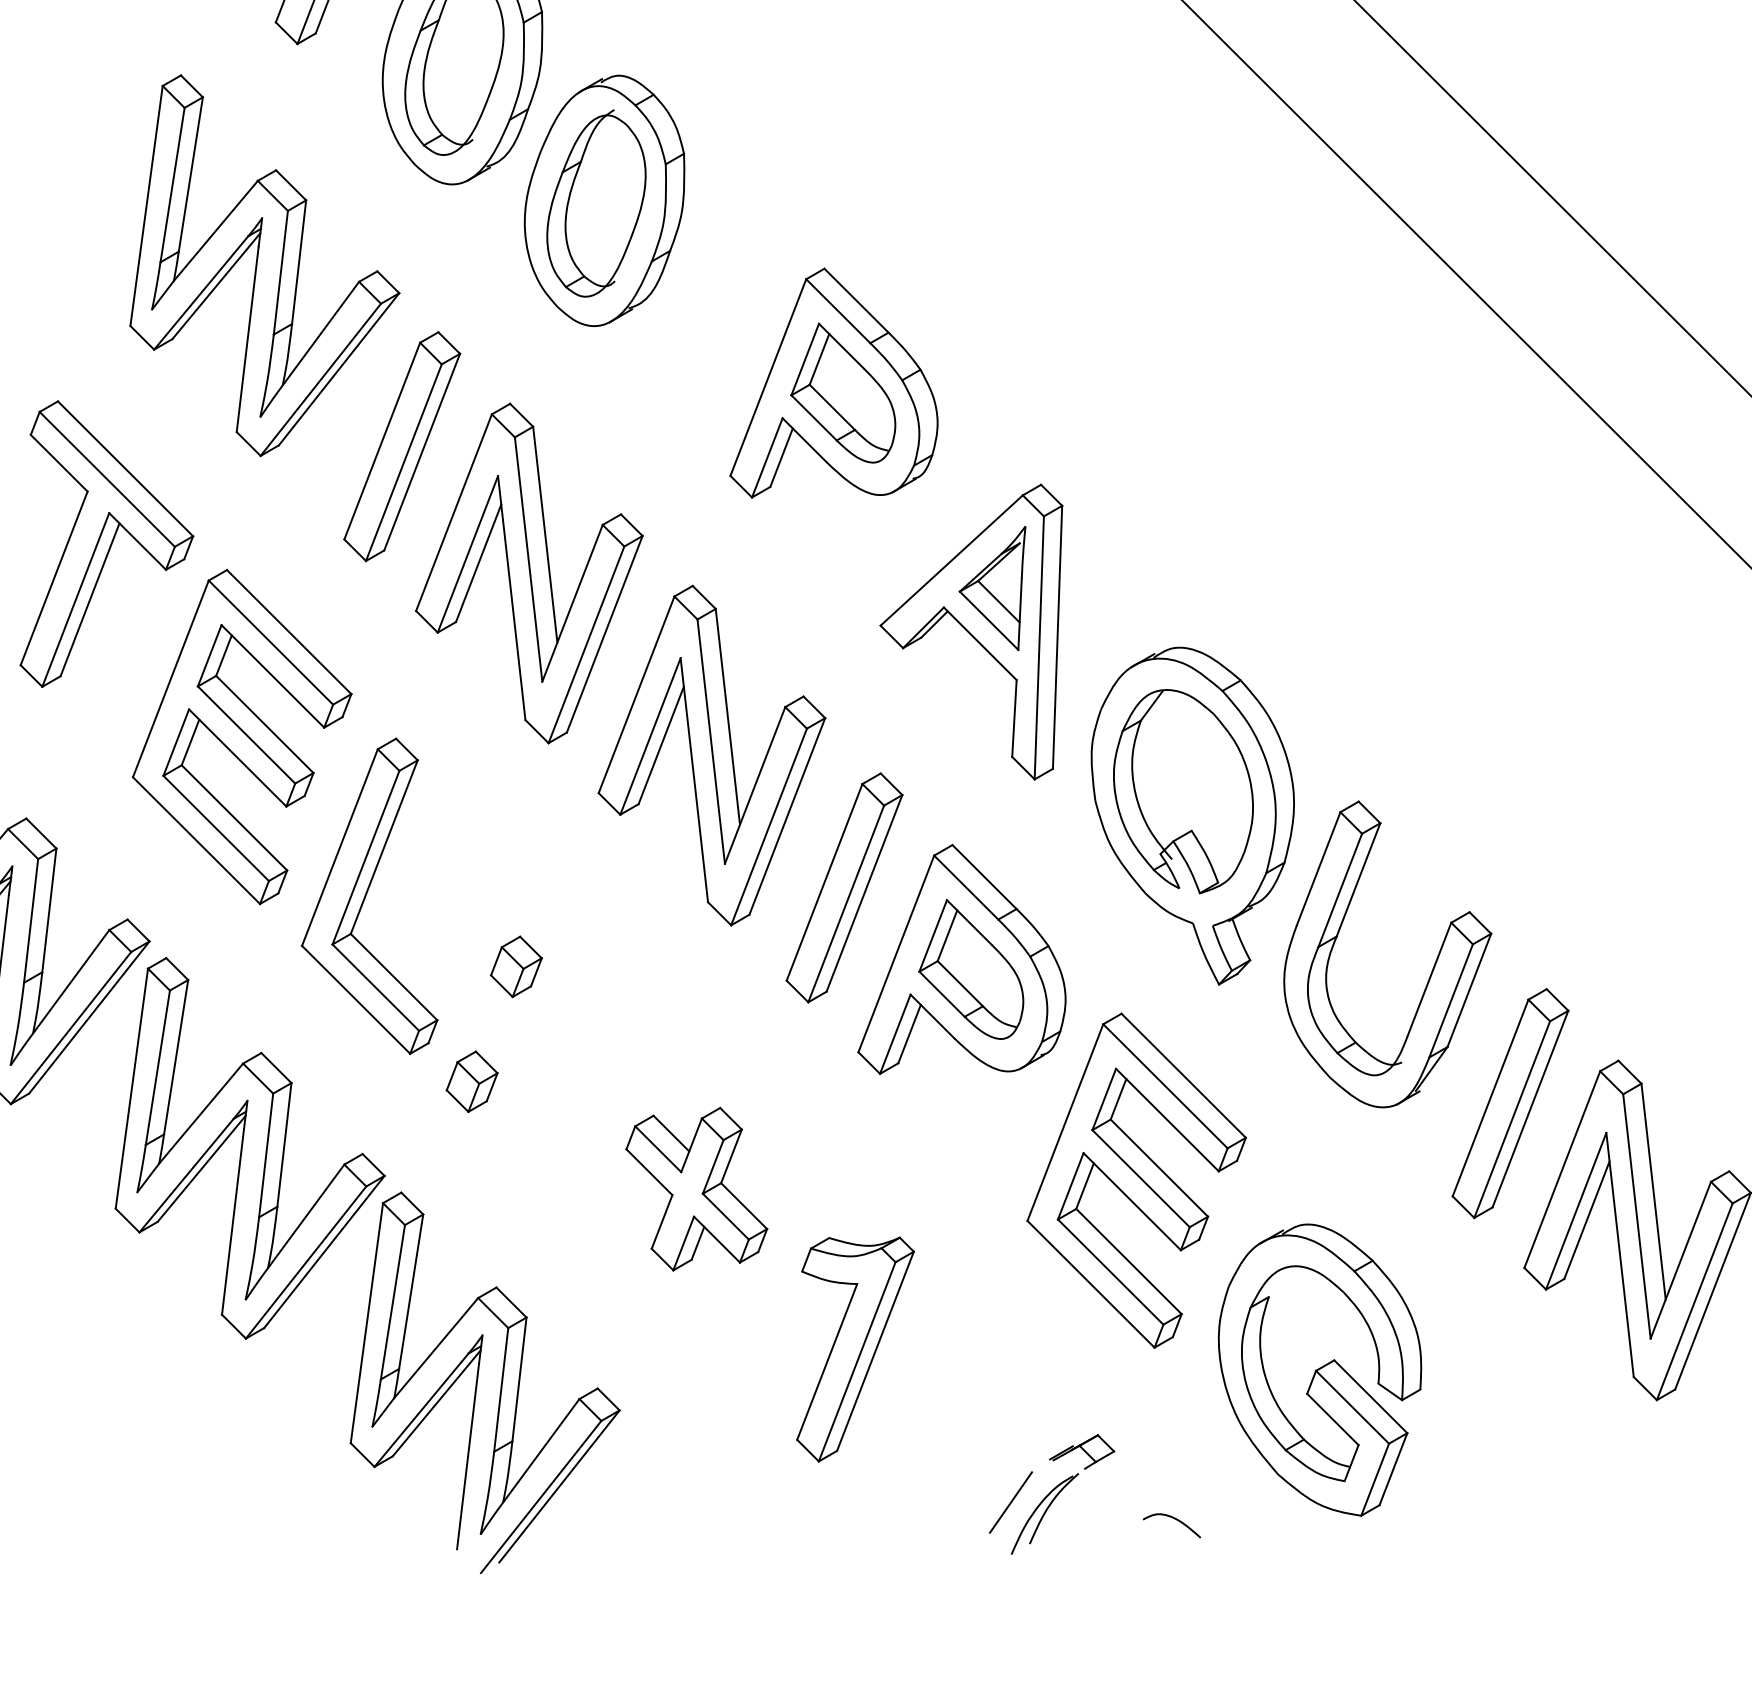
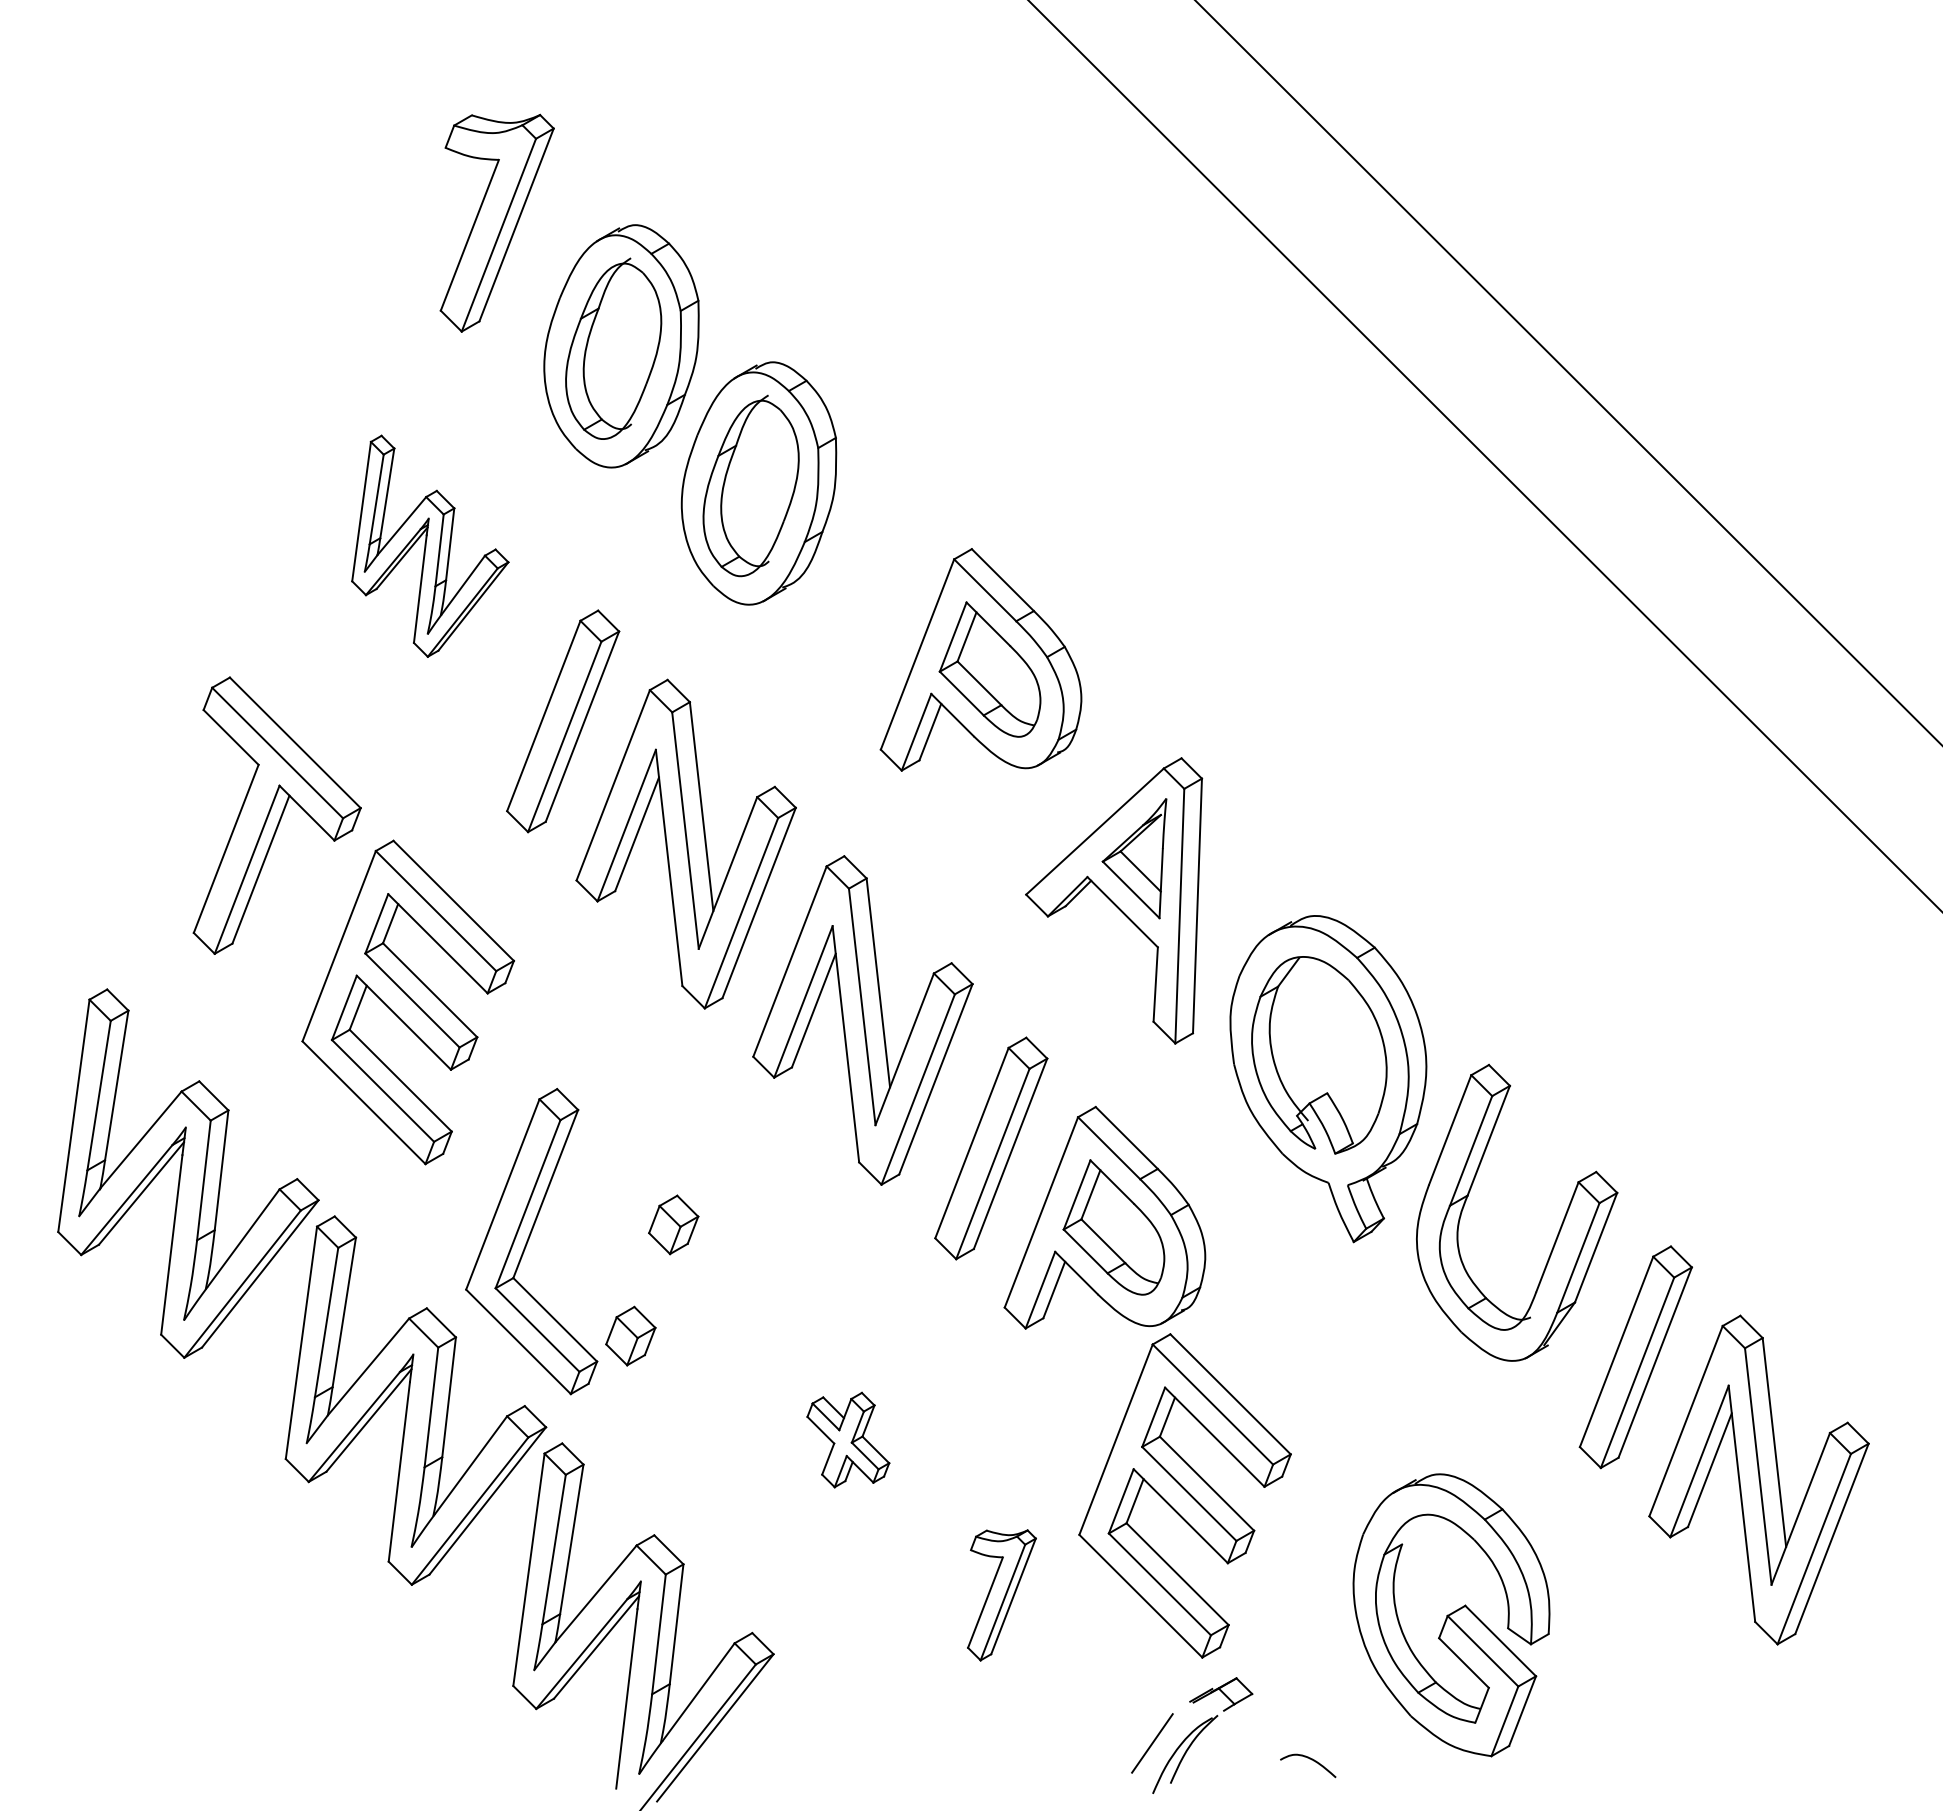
part: (265, 265) -> (430, 546), size x0.6
part: (369, 896) -> (531, 1241), moved
part: (1136, 1180) -> (1184, 1495), moved
part: (697, 1188) -> (848, 1439), size x0.6
part: (855, 1349) -> (1001, 1595), size x0.6

